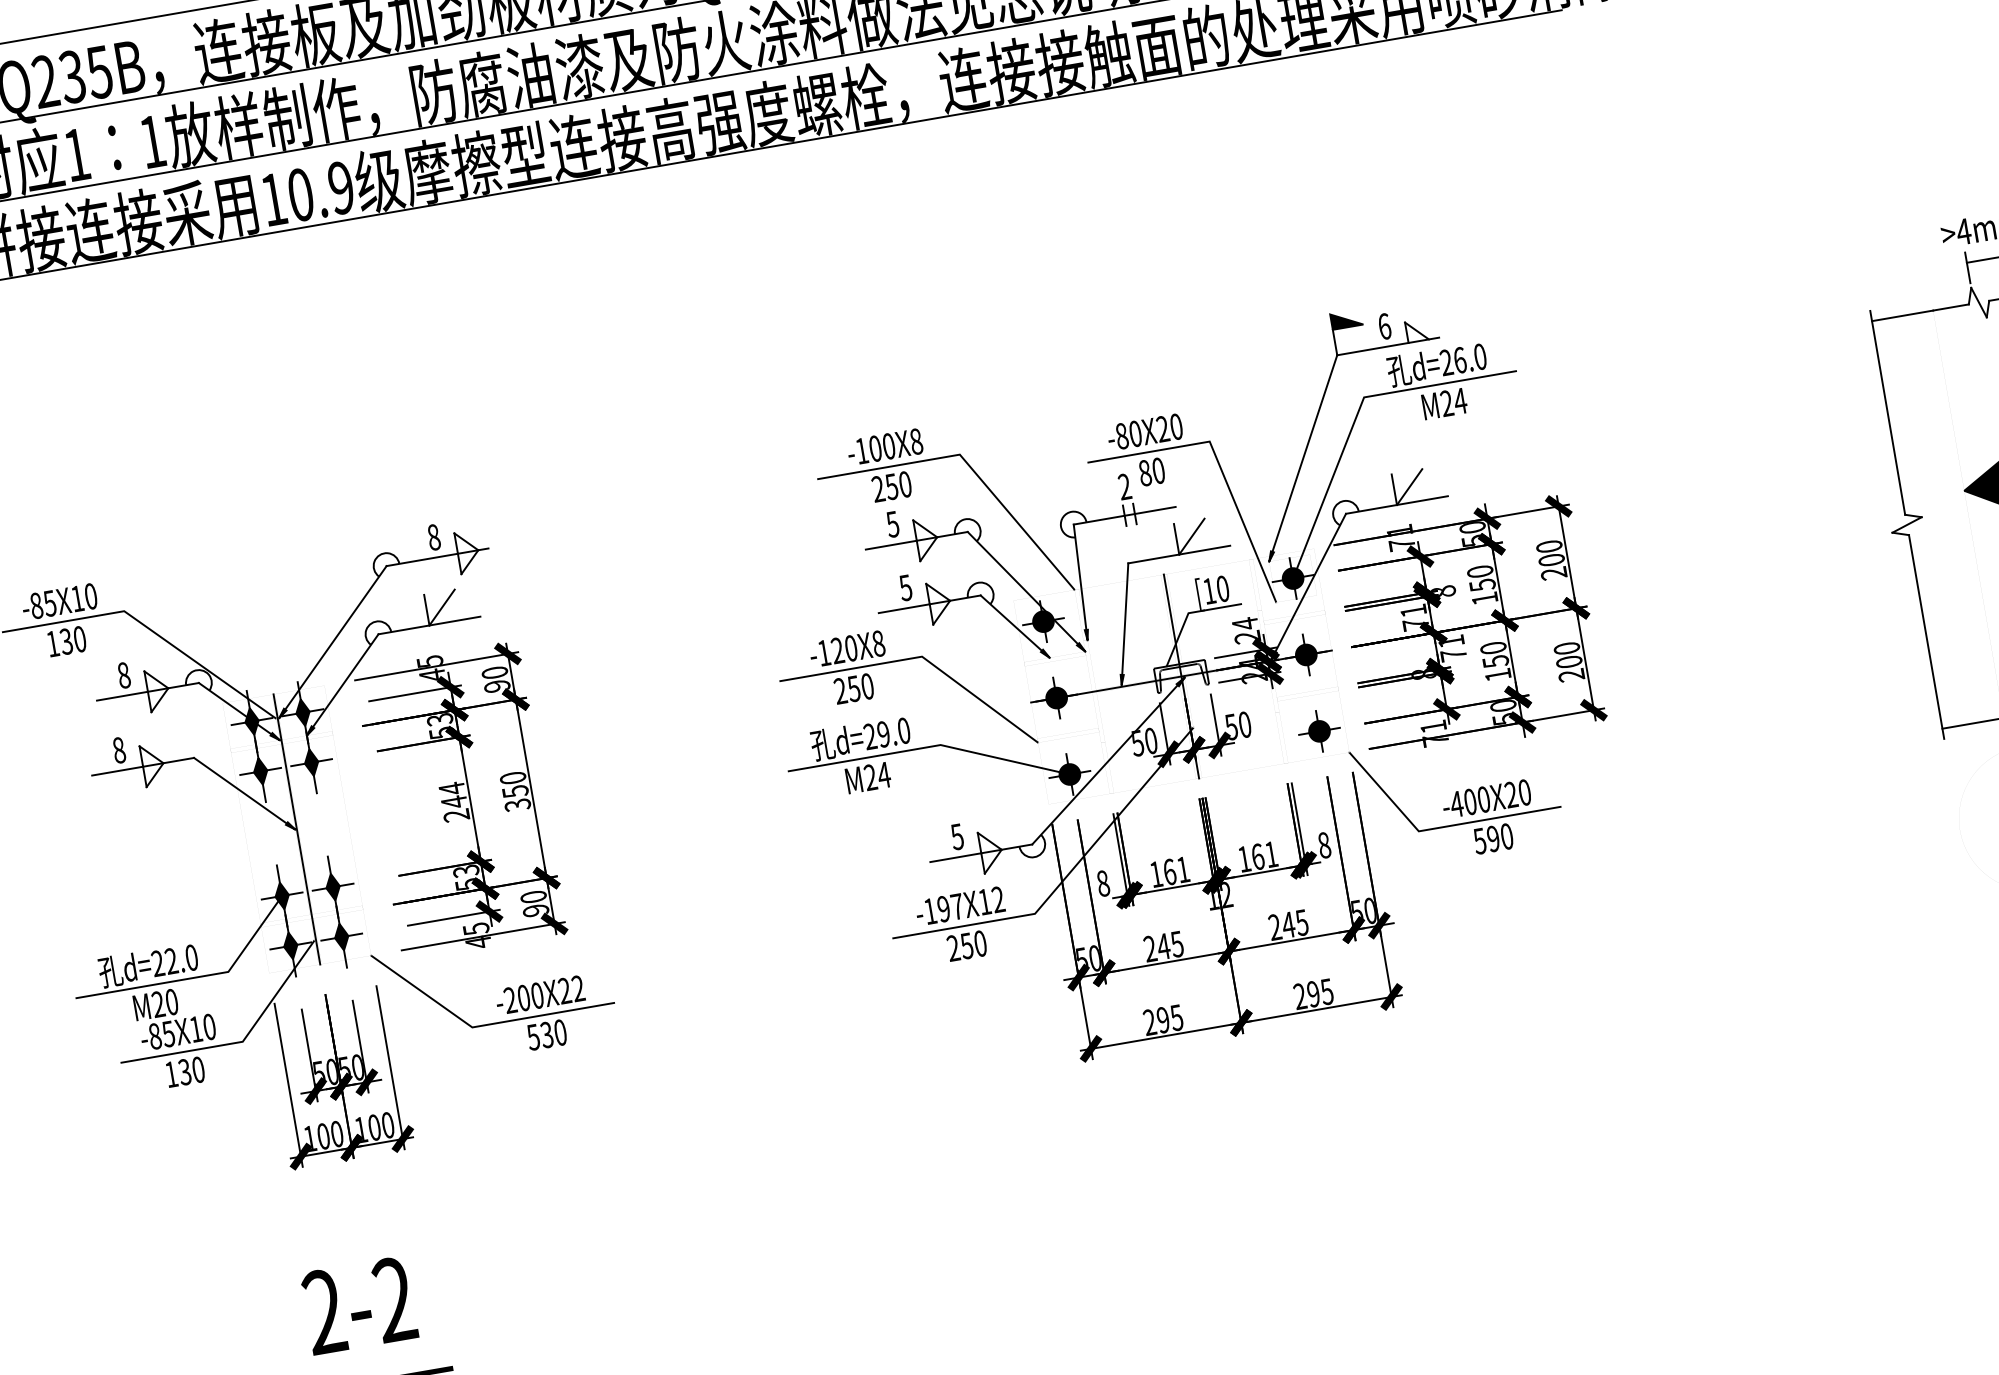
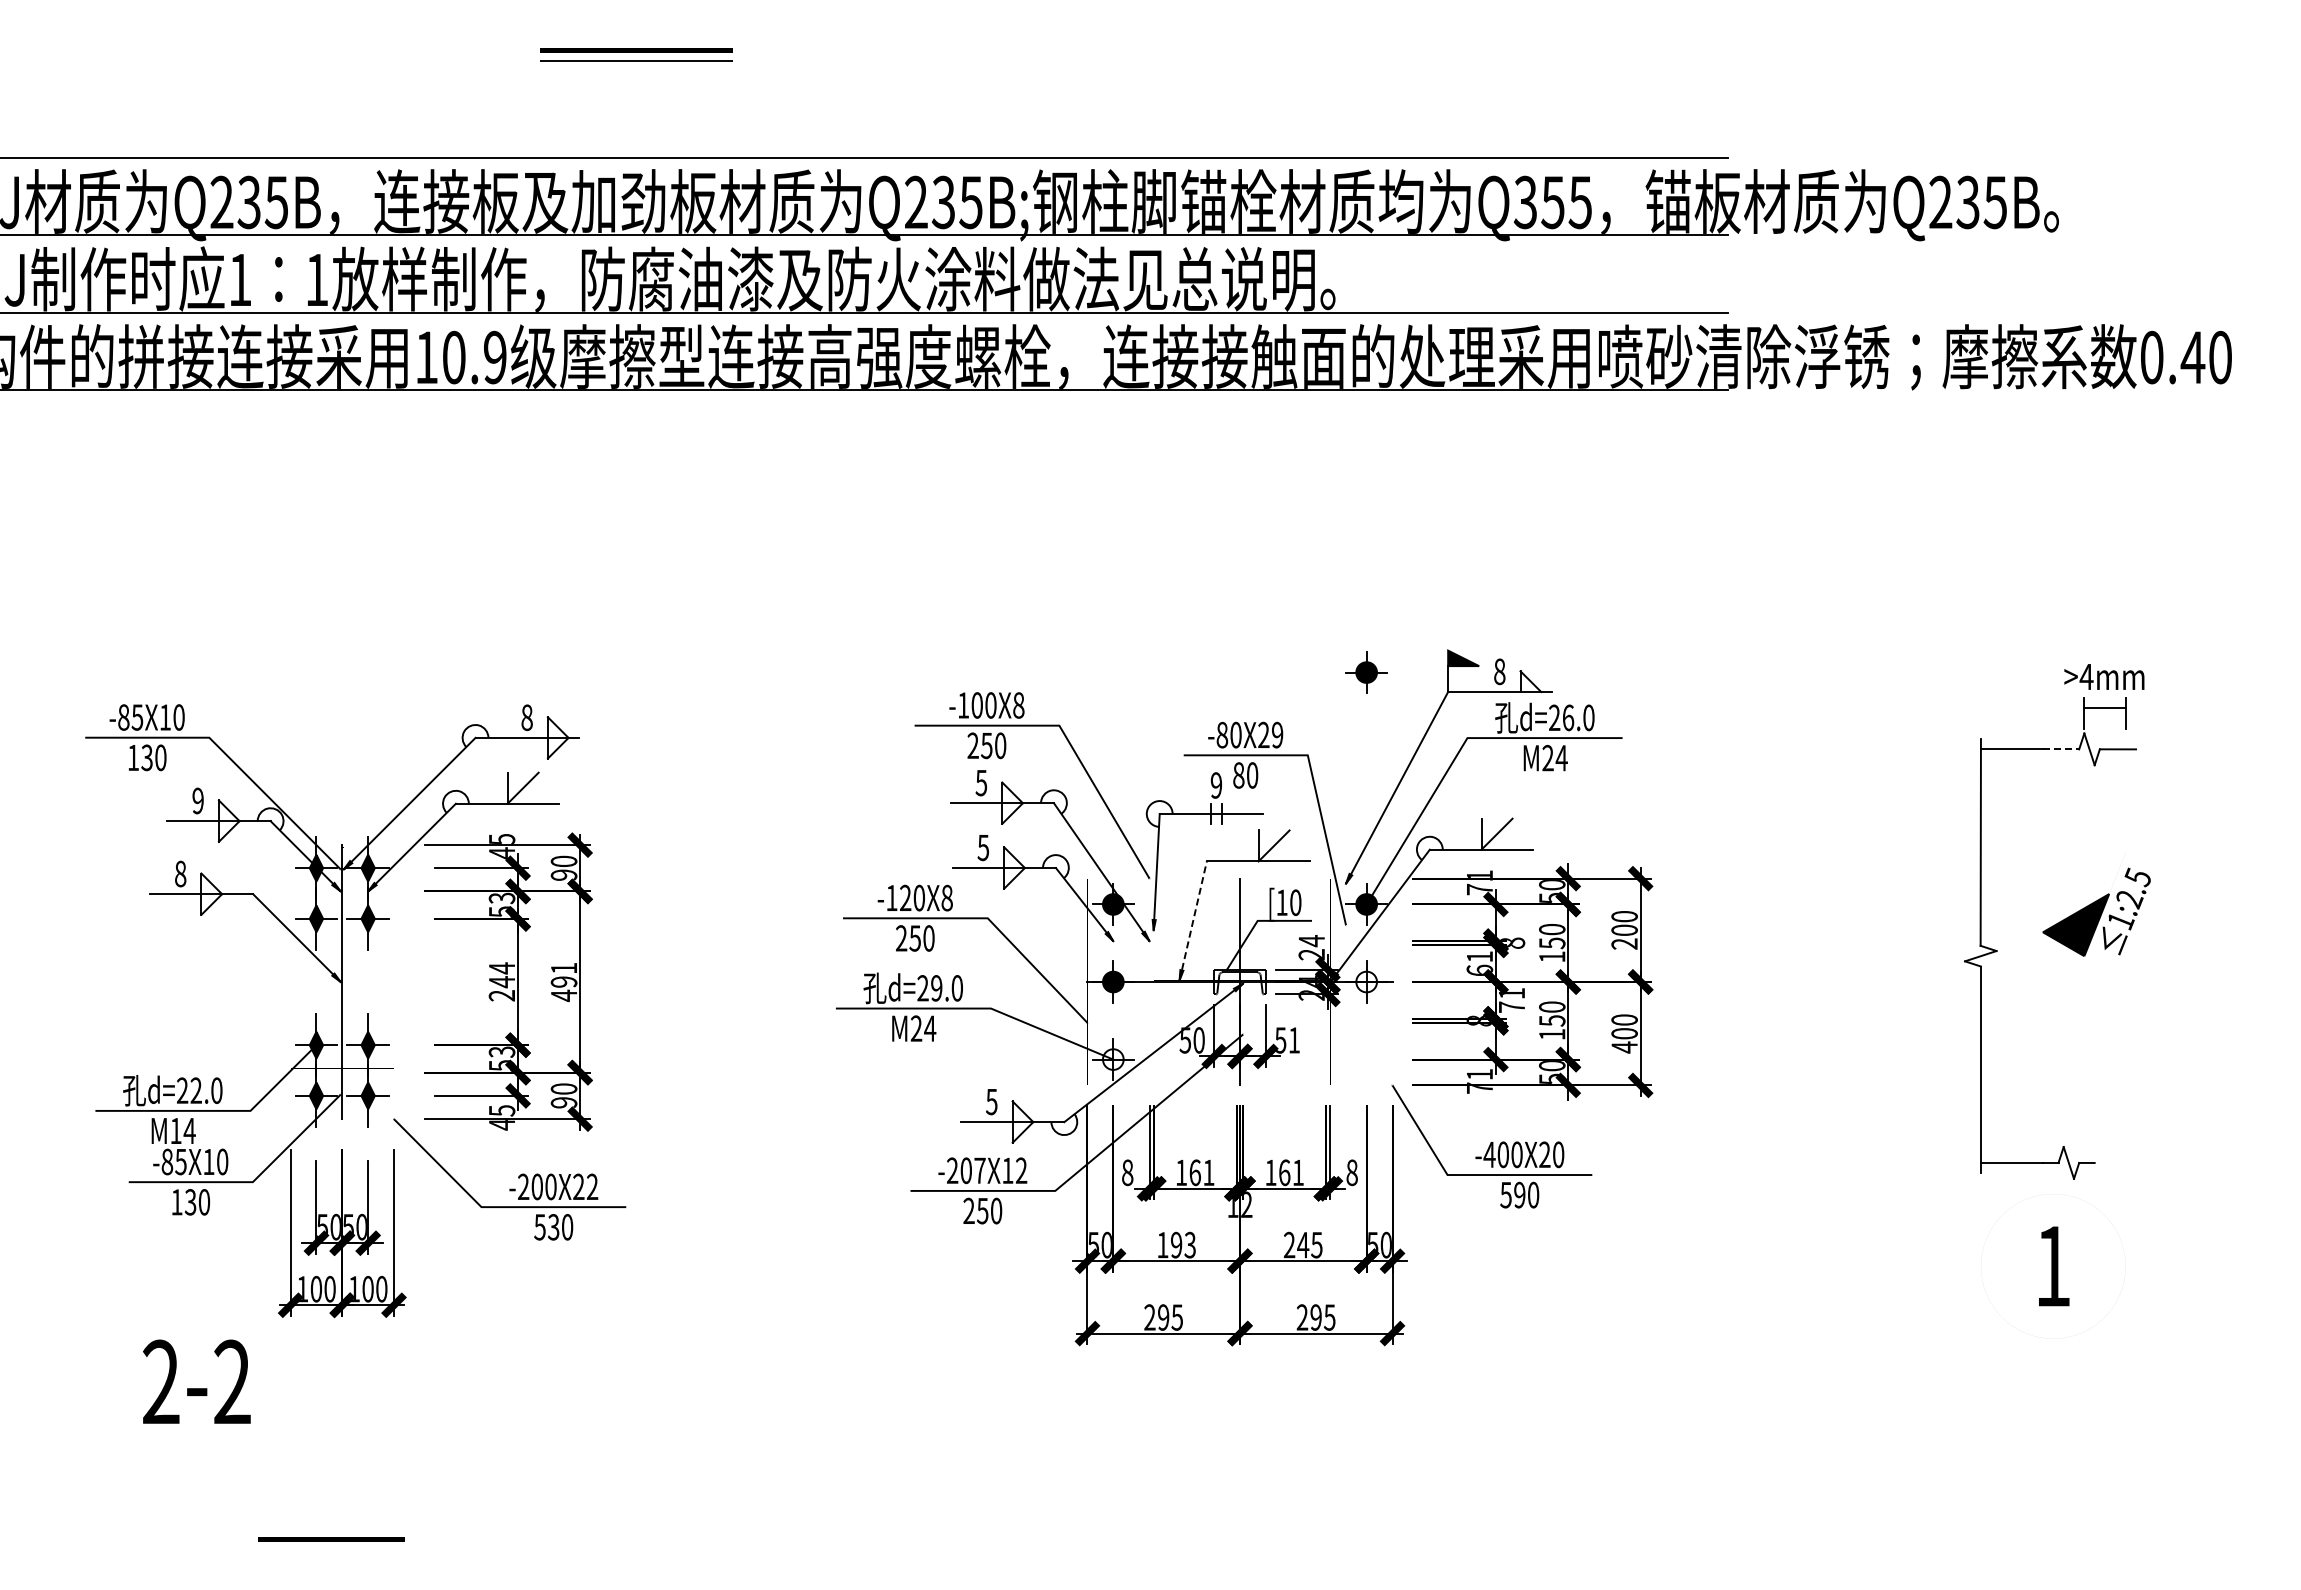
line: (1951, 307) -> (2061, 749), solid -> dashed
text: (1384, 326) -> (1499, 671), 6 -> 8
text: (1176, 426) -> (1277, 734), -80X20 -> -80X29
text: (1124, 486) -> (1216, 785), 2 -> 9
line: (1125, 623) -> (1193, 920), solid -> dashed
text: (1415, 624) -> (1479, 970), 71 -> 61
fill: (1306, 654) -> (1366, 981), removed
text: (123, 675) -> (197, 800), 8 -> 9
text: (1571, 675) -> (1624, 1047), 200 -> 400
text: (1245, 724) -> (1294, 1040), 50 -> 51
part: (1319, 731) -> (1366, 672), moved
fill: (1070, 774) -> (1113, 1059), removed
text: (514, 792) -> (563, 982), 350 -> 491
text: (937, 909) -> (959, 1170), -197X12 -> -207X12
text: (1163, 945) -> (1176, 1244), 245 -> 193
text: (164, 1002) -> (182, 1130), M20 -> M14
text: (358, 1305) -> (196, 1381), moved

